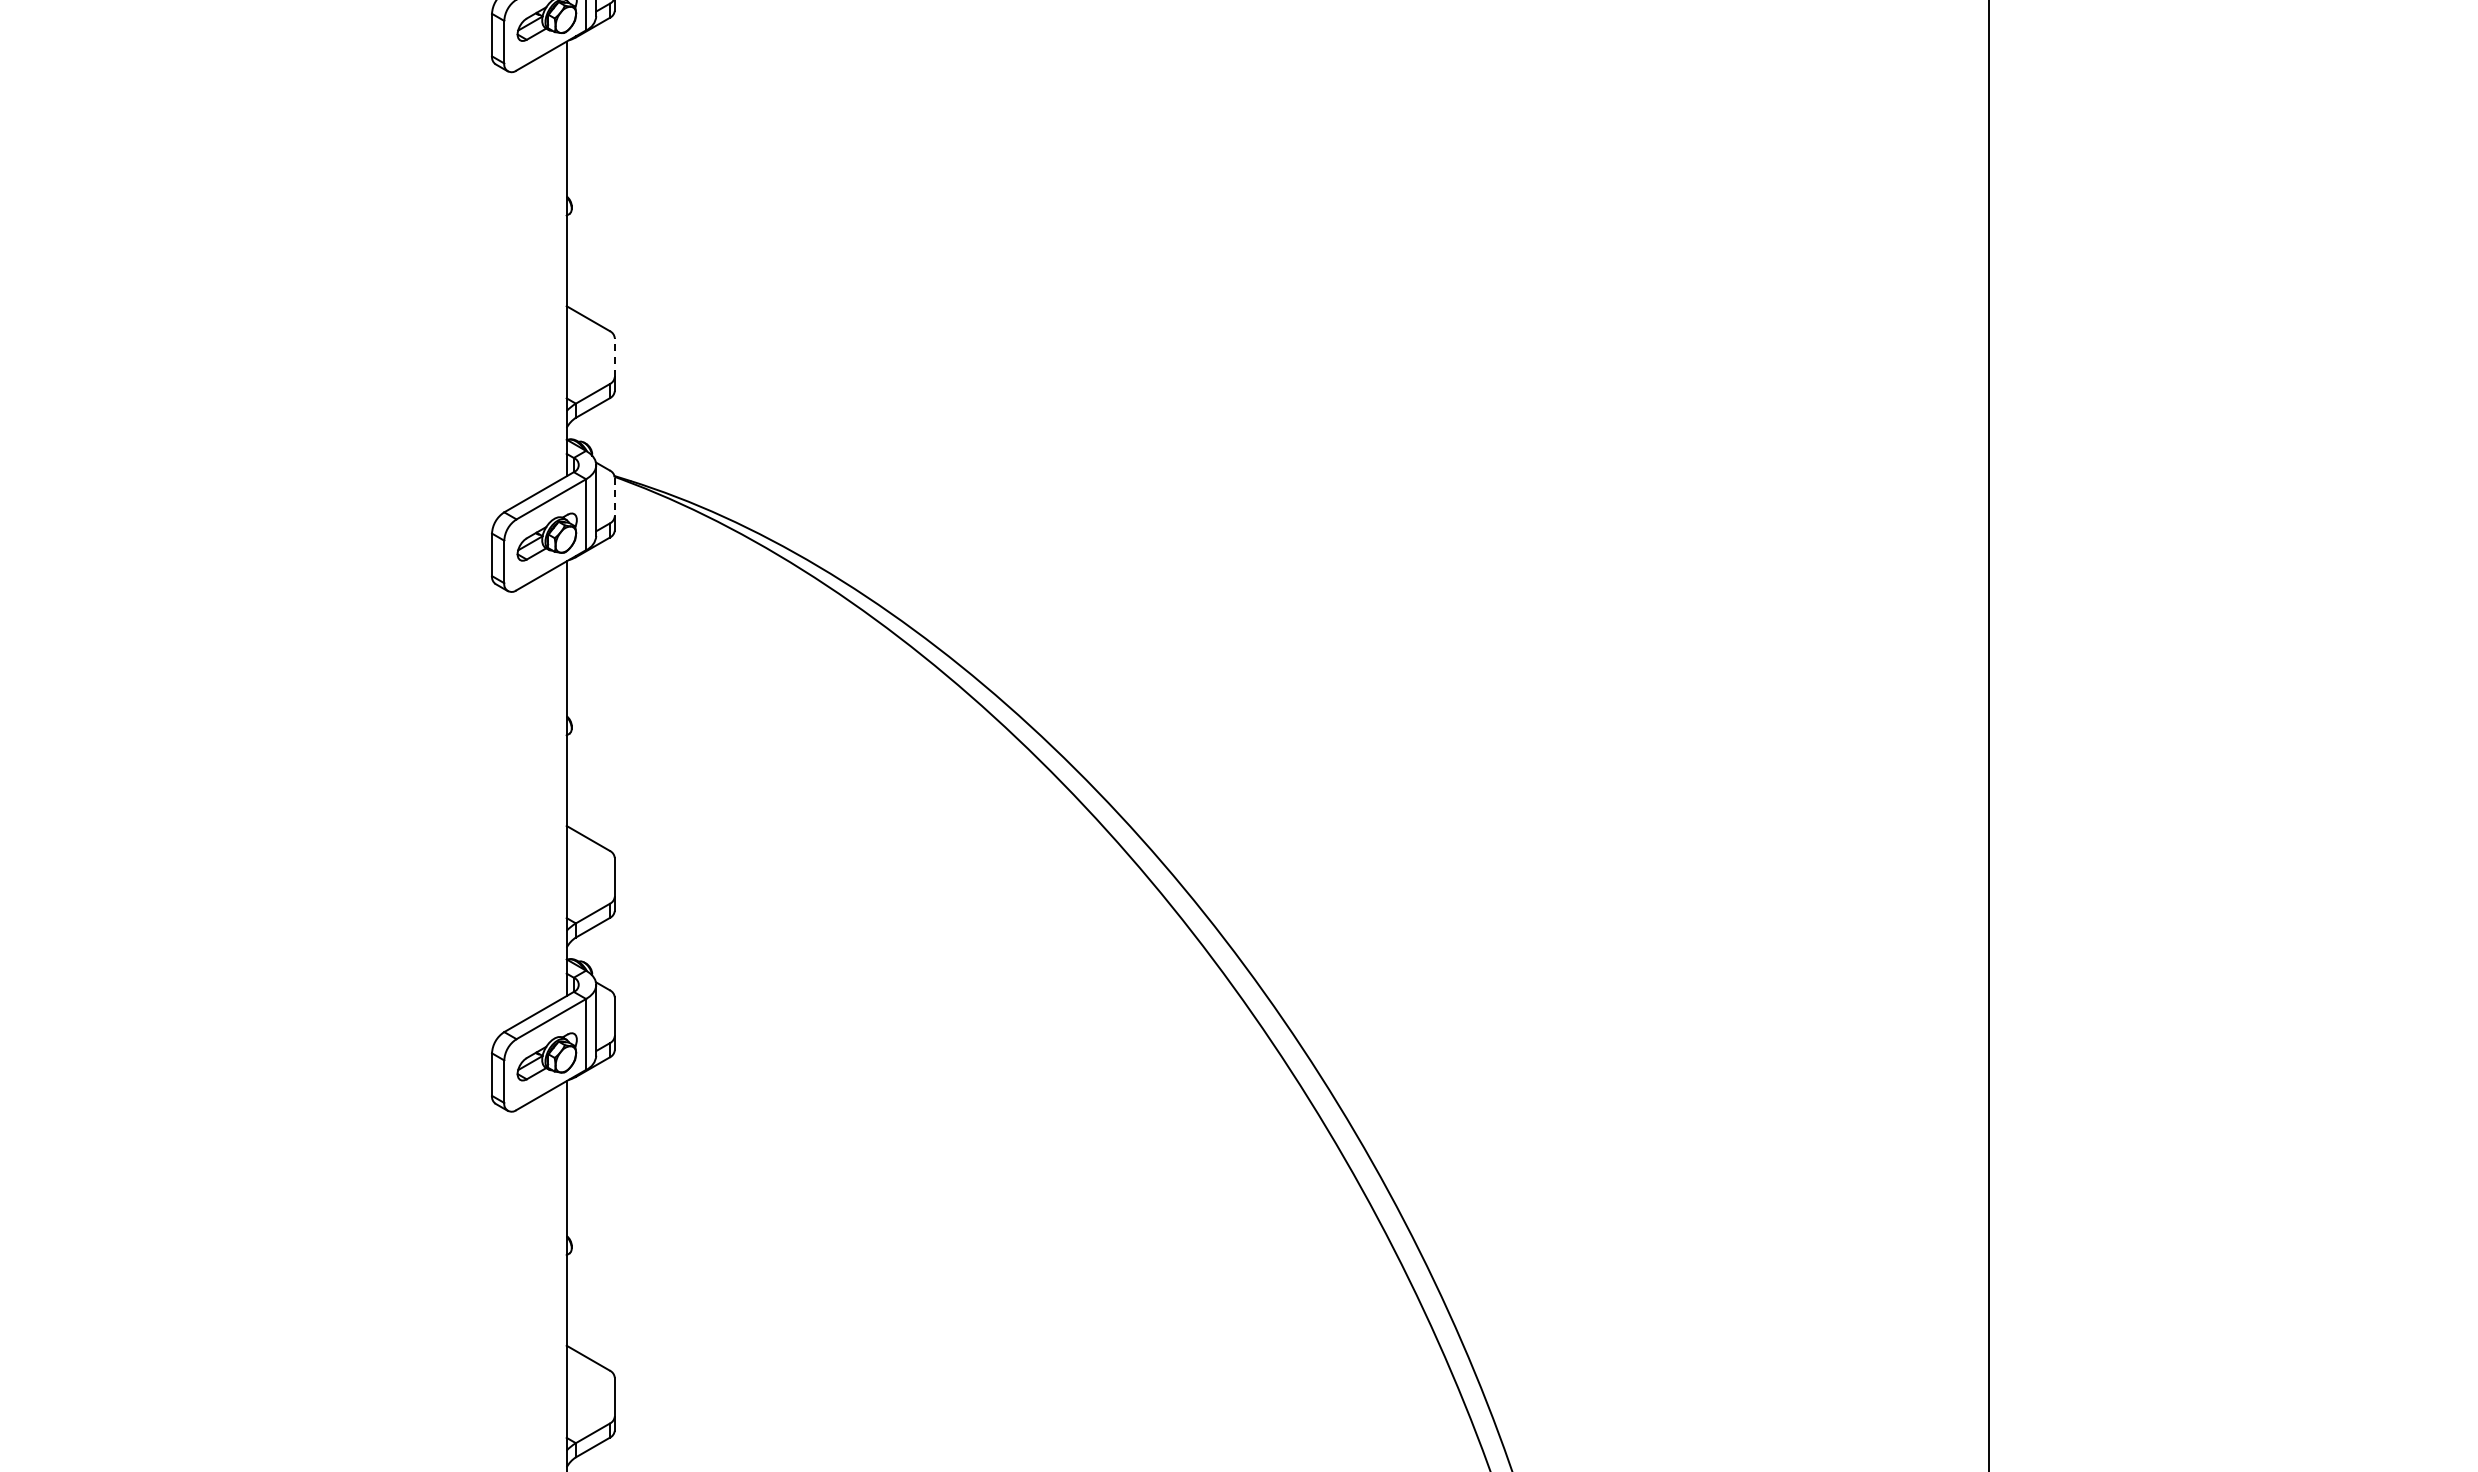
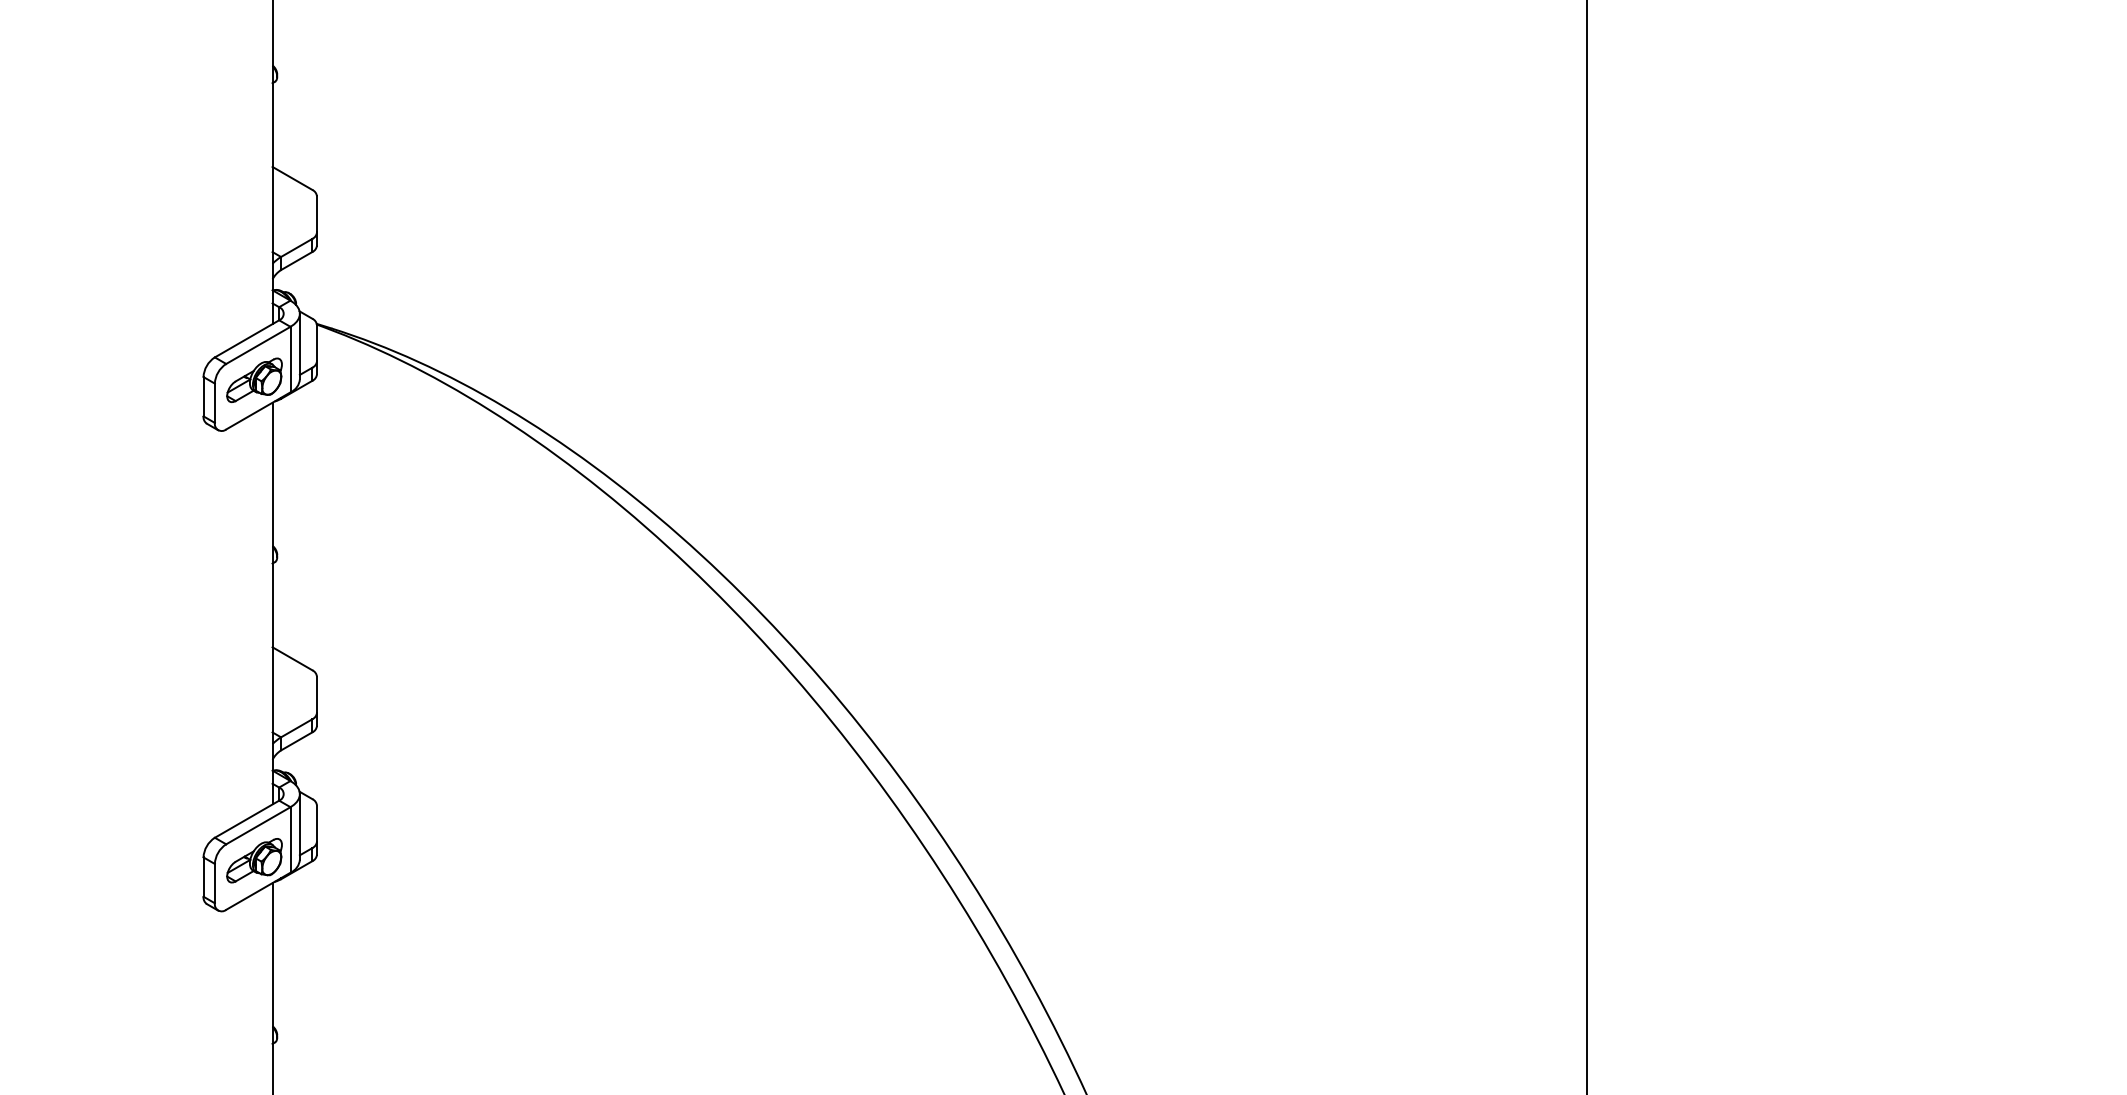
line: (614, 357) -> (316, 214), dashed -> solid
line: (614, 497) -> (316, 343), dashed -> solid

